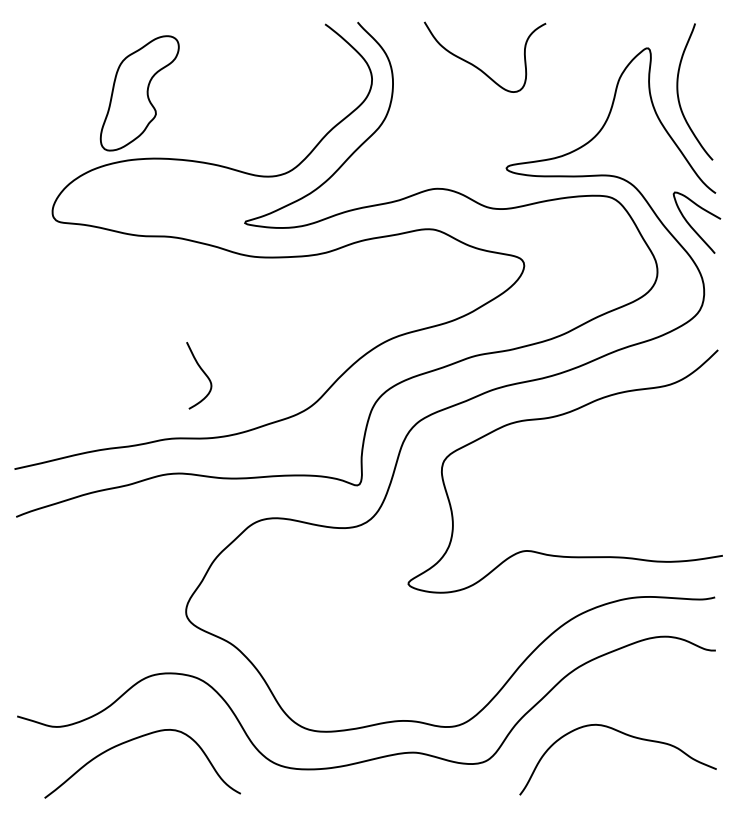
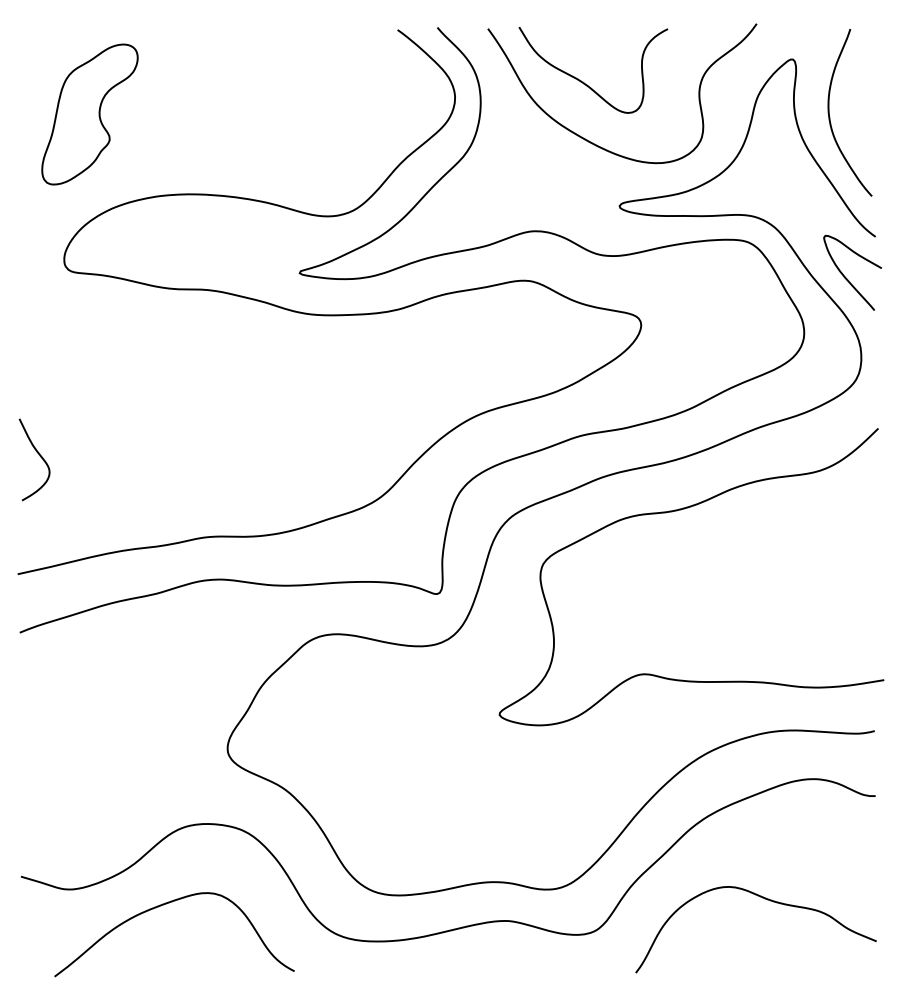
part: (139, 93) -> (89, 114), moved
curve: (483, 115) -> (591, 141), added
curve: (203, 372) -> (39, 456), moved

